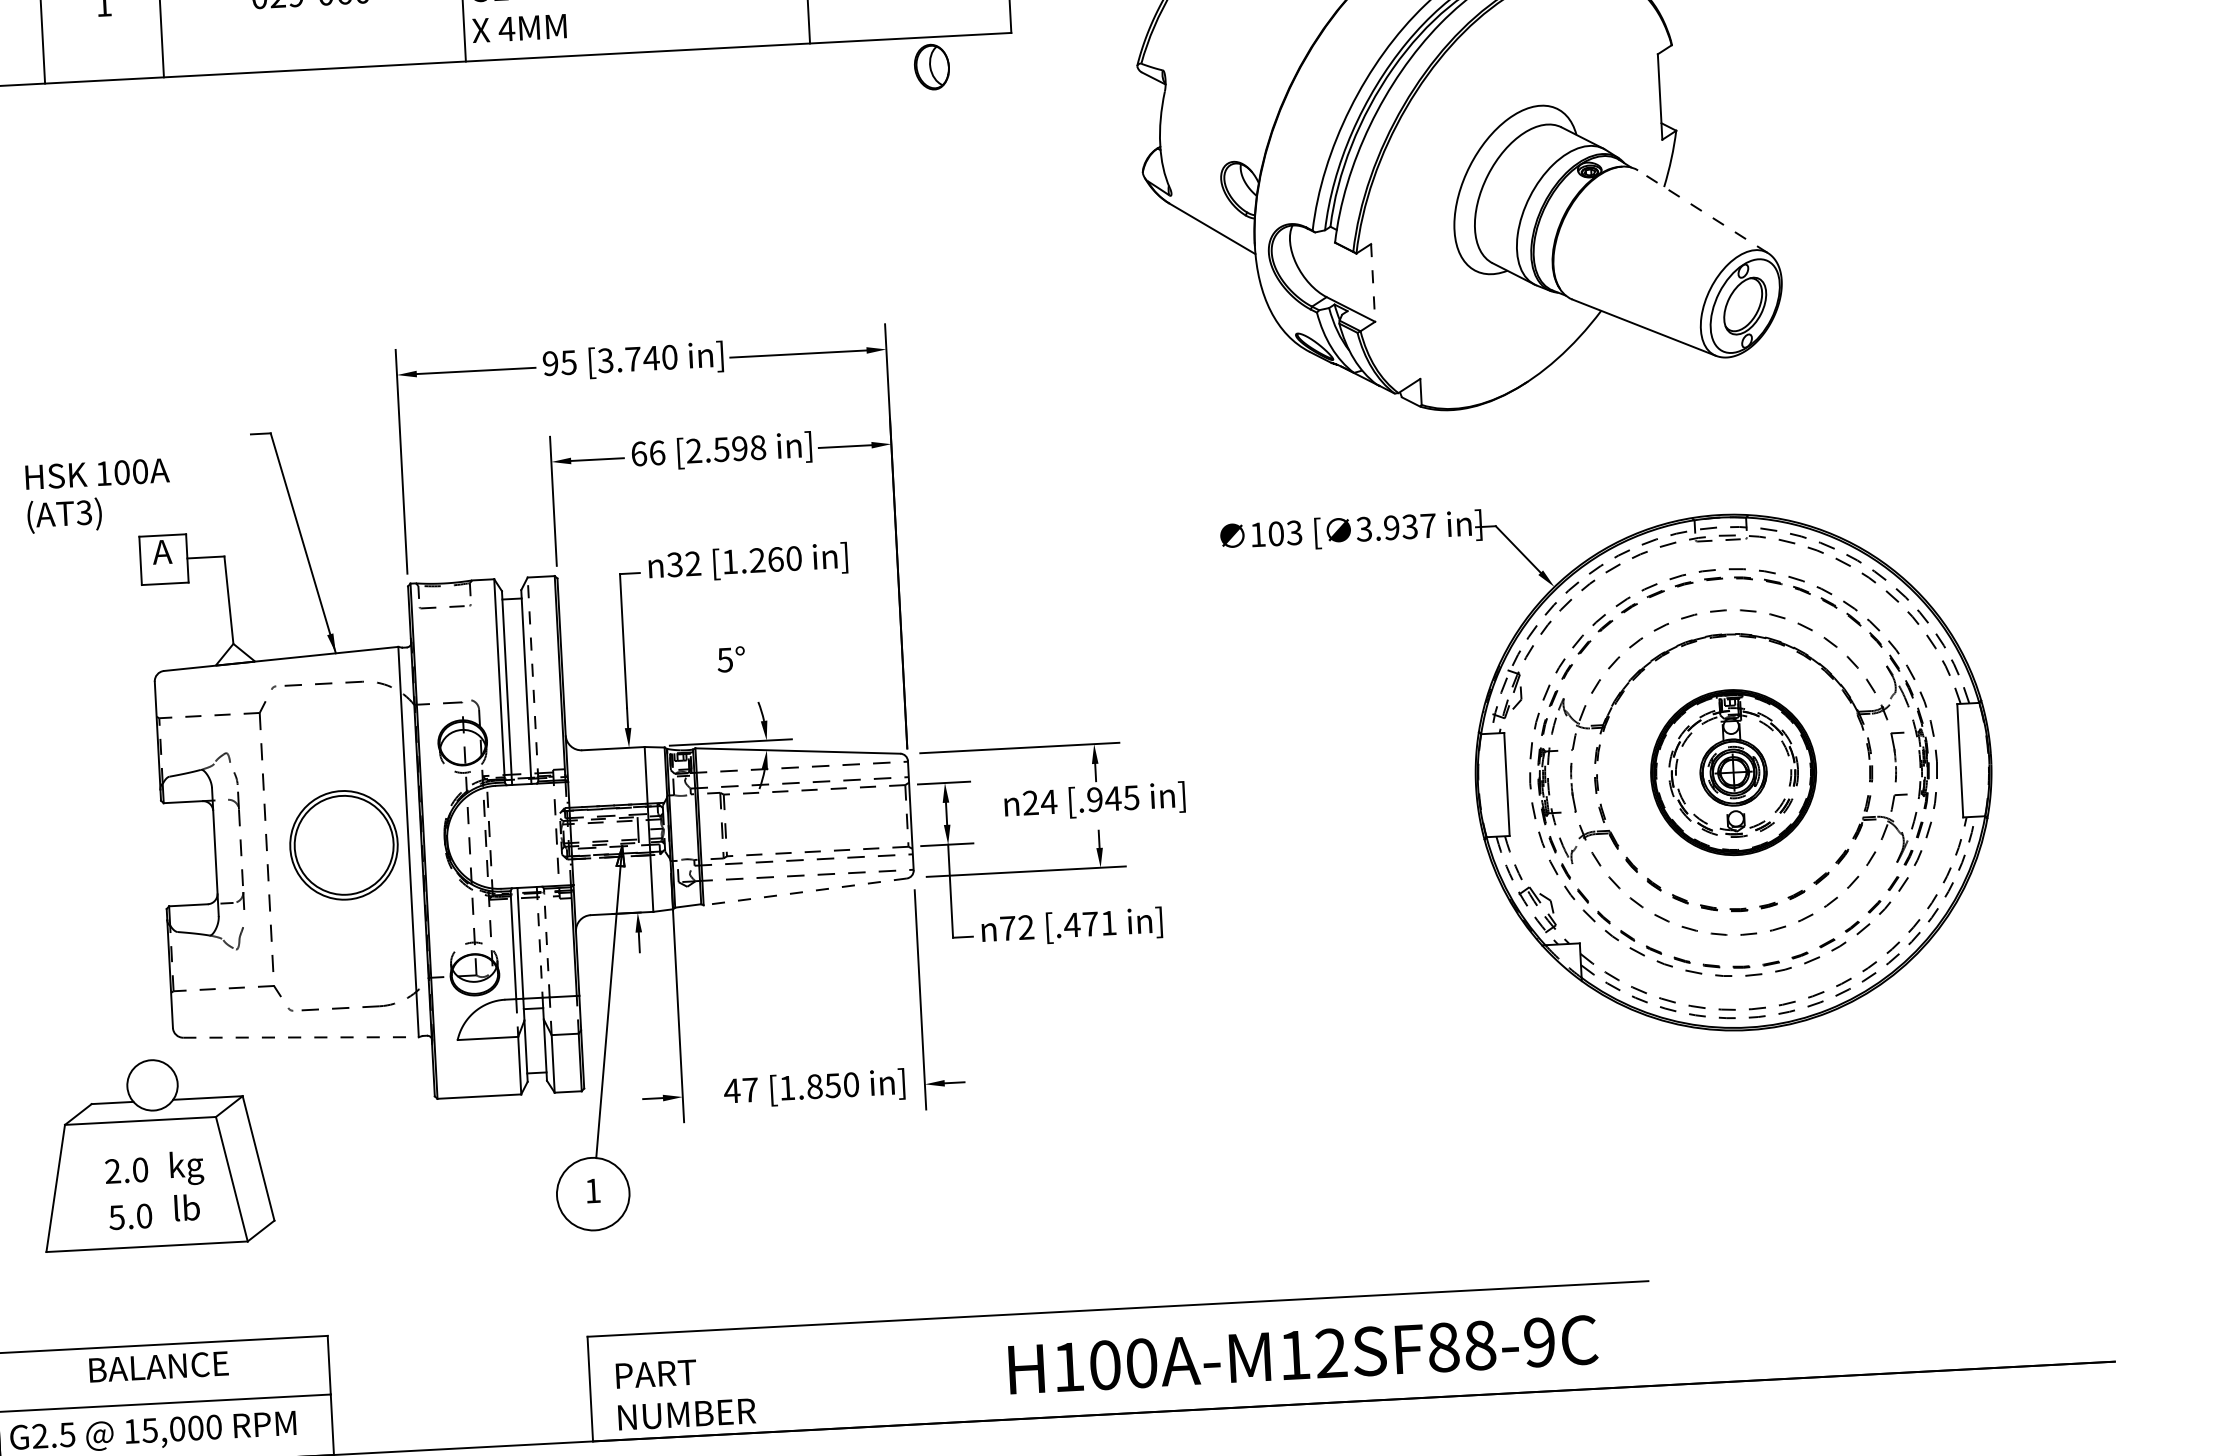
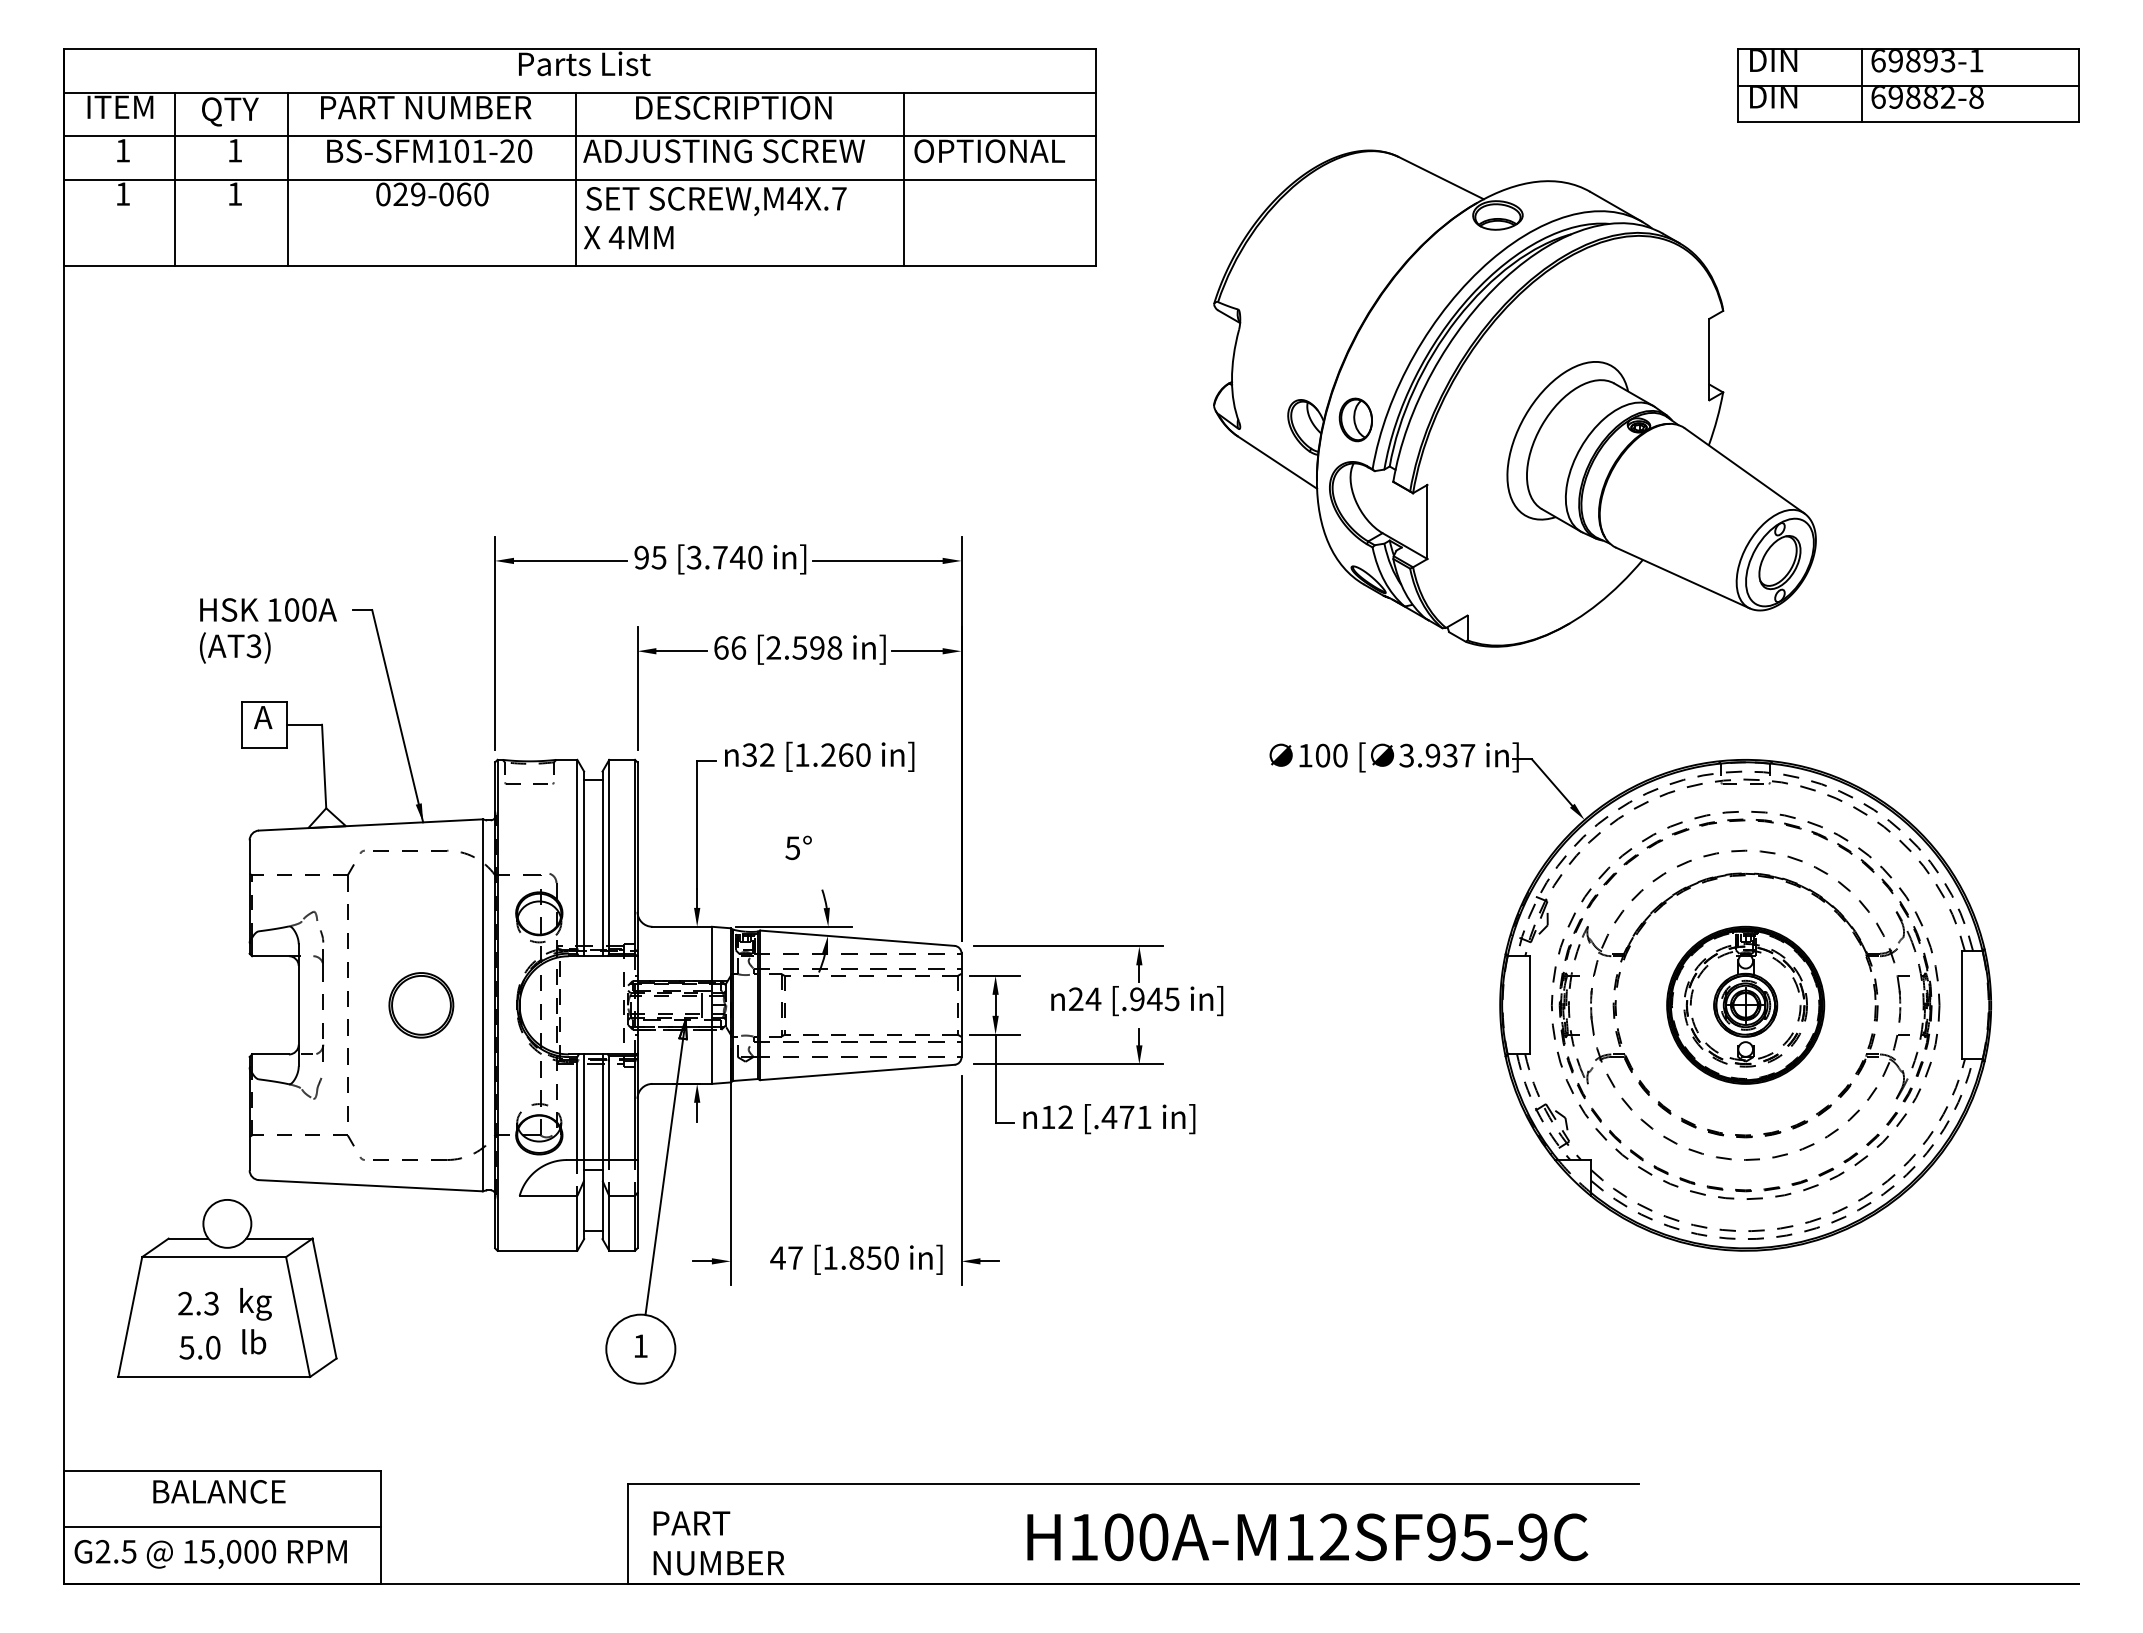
part: (931, 66) -> (1355, 419), moved
line: (1702, 211) -> (1744, 470), dashed -> solid
line: (1373, 283) -> (1427, 522), dashed -> solid
text: (98, 495) -> (268, 630), moved
text: (1293, 532) -> (1339, 755), 103 -> 100
line: (533, 678) -> (609, 856), dashed -> solid
part: (344, 845) -> (421, 1005), size x0.62
line: (805, 891) -> (857, 1072), dashed -> solid
text: (1008, 927) -> (1048, 1116), 72 -> 12
line: (539, 942) -> (602, 1107), dashed -> solid
line: (547, 943) -> (609, 1108), dashed -> solid
line: (301, 1037) -> (371, 1185), dashed -> solid
text: (140, 1169) -> (211, 1303), 2.0 -> 2.3
text: (1462, 1346) -> (1459, 1537), H100A-M12SF88-9C -> H100A-M12SF95-9C

